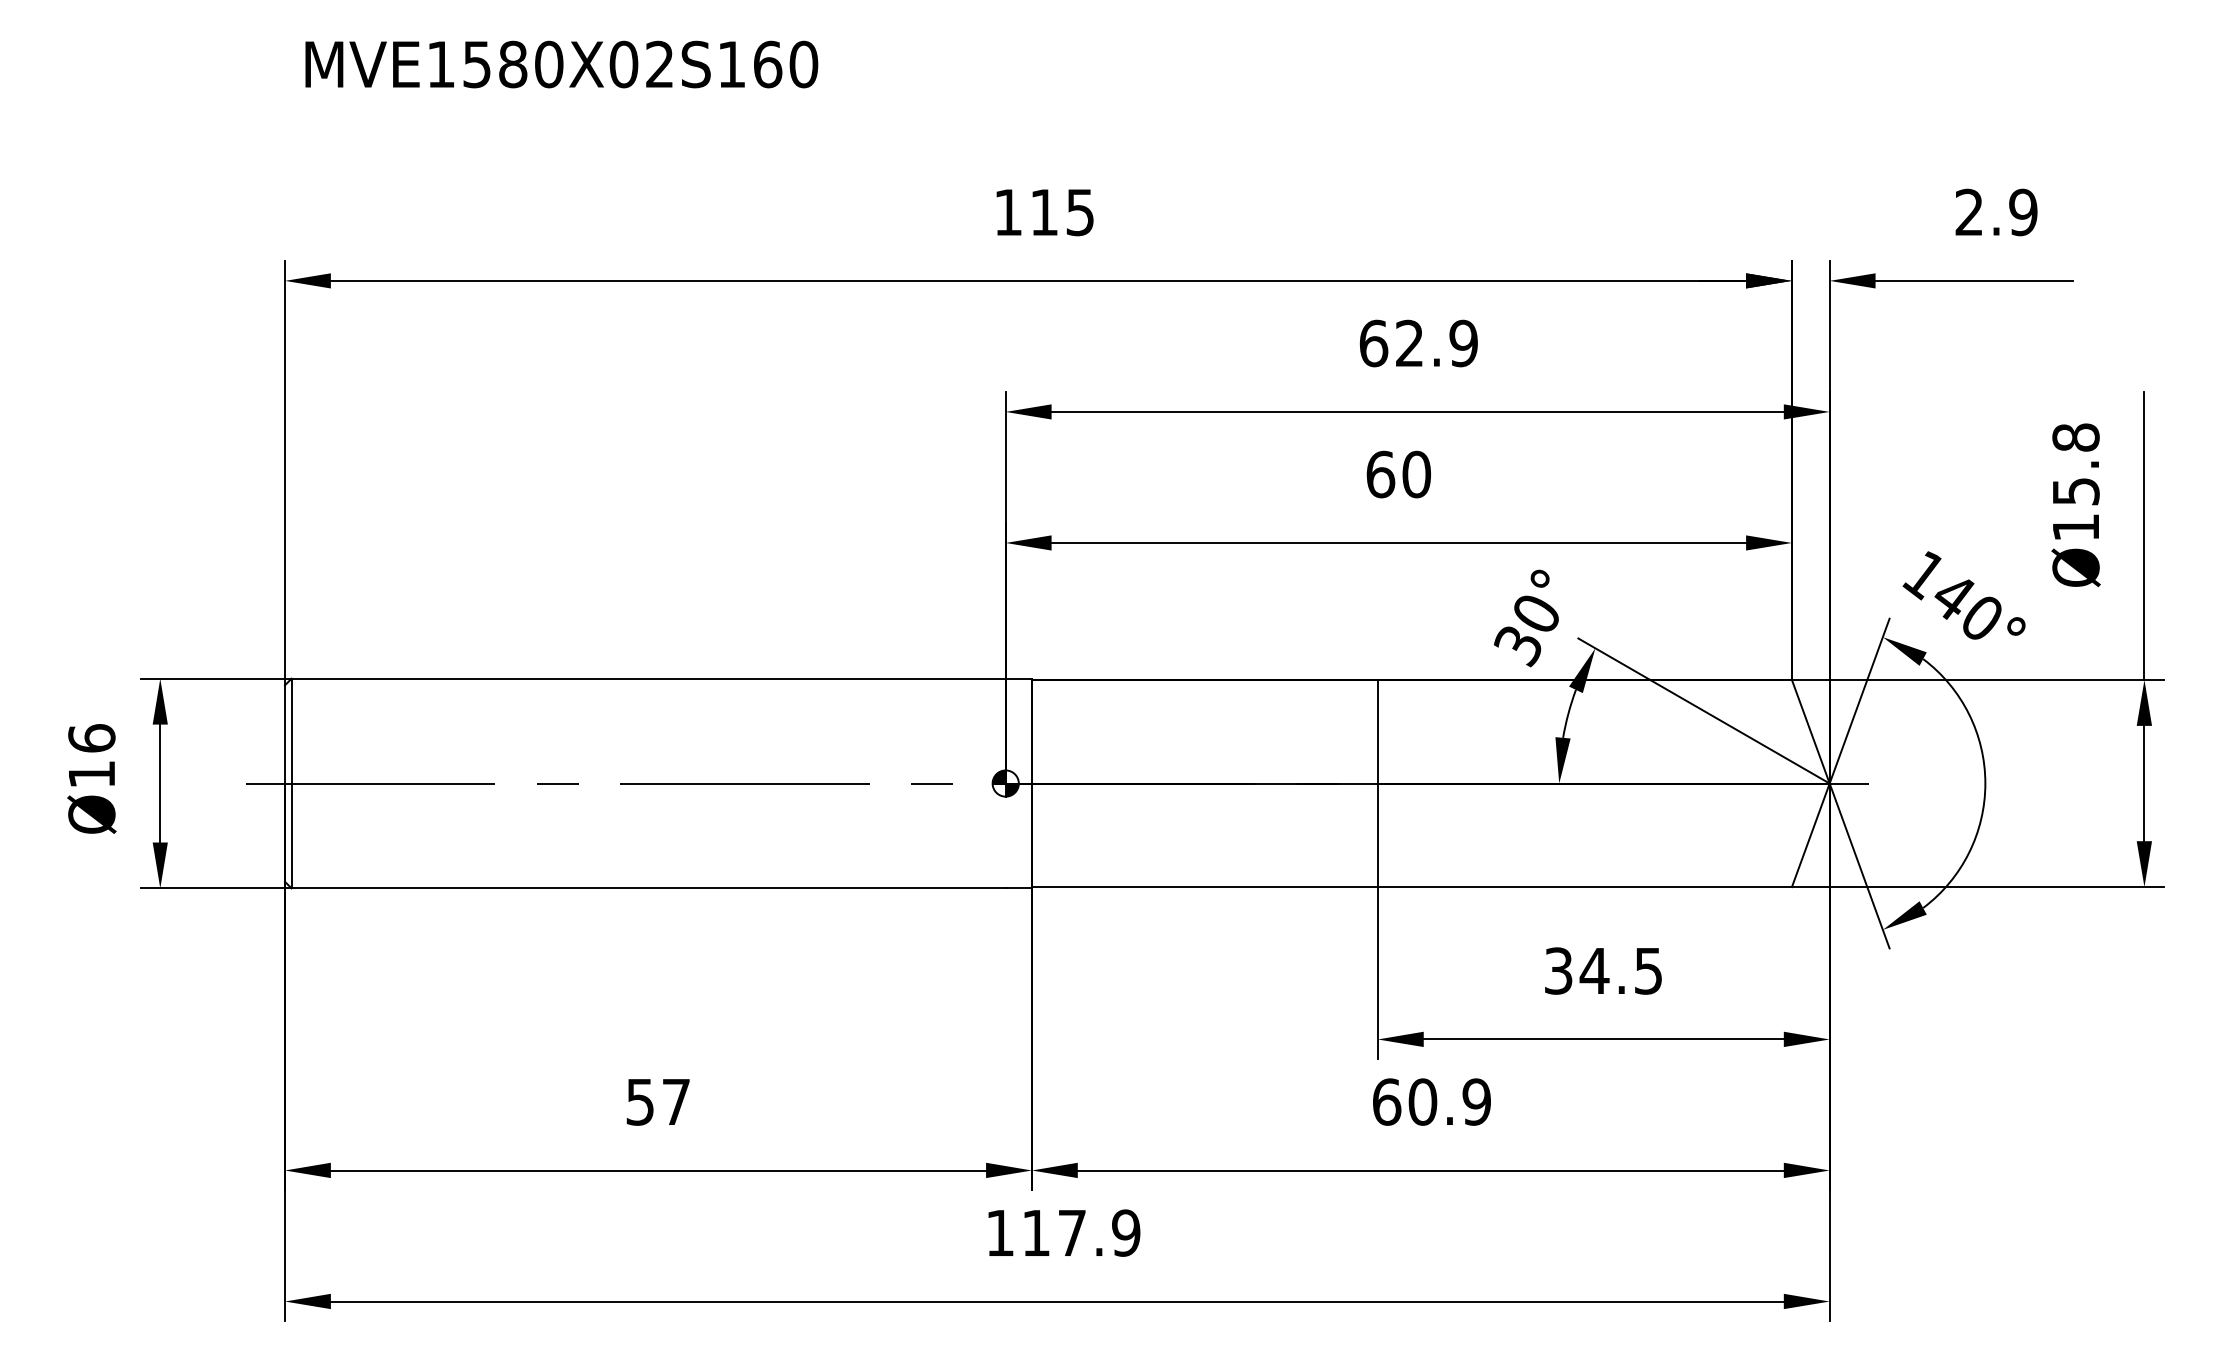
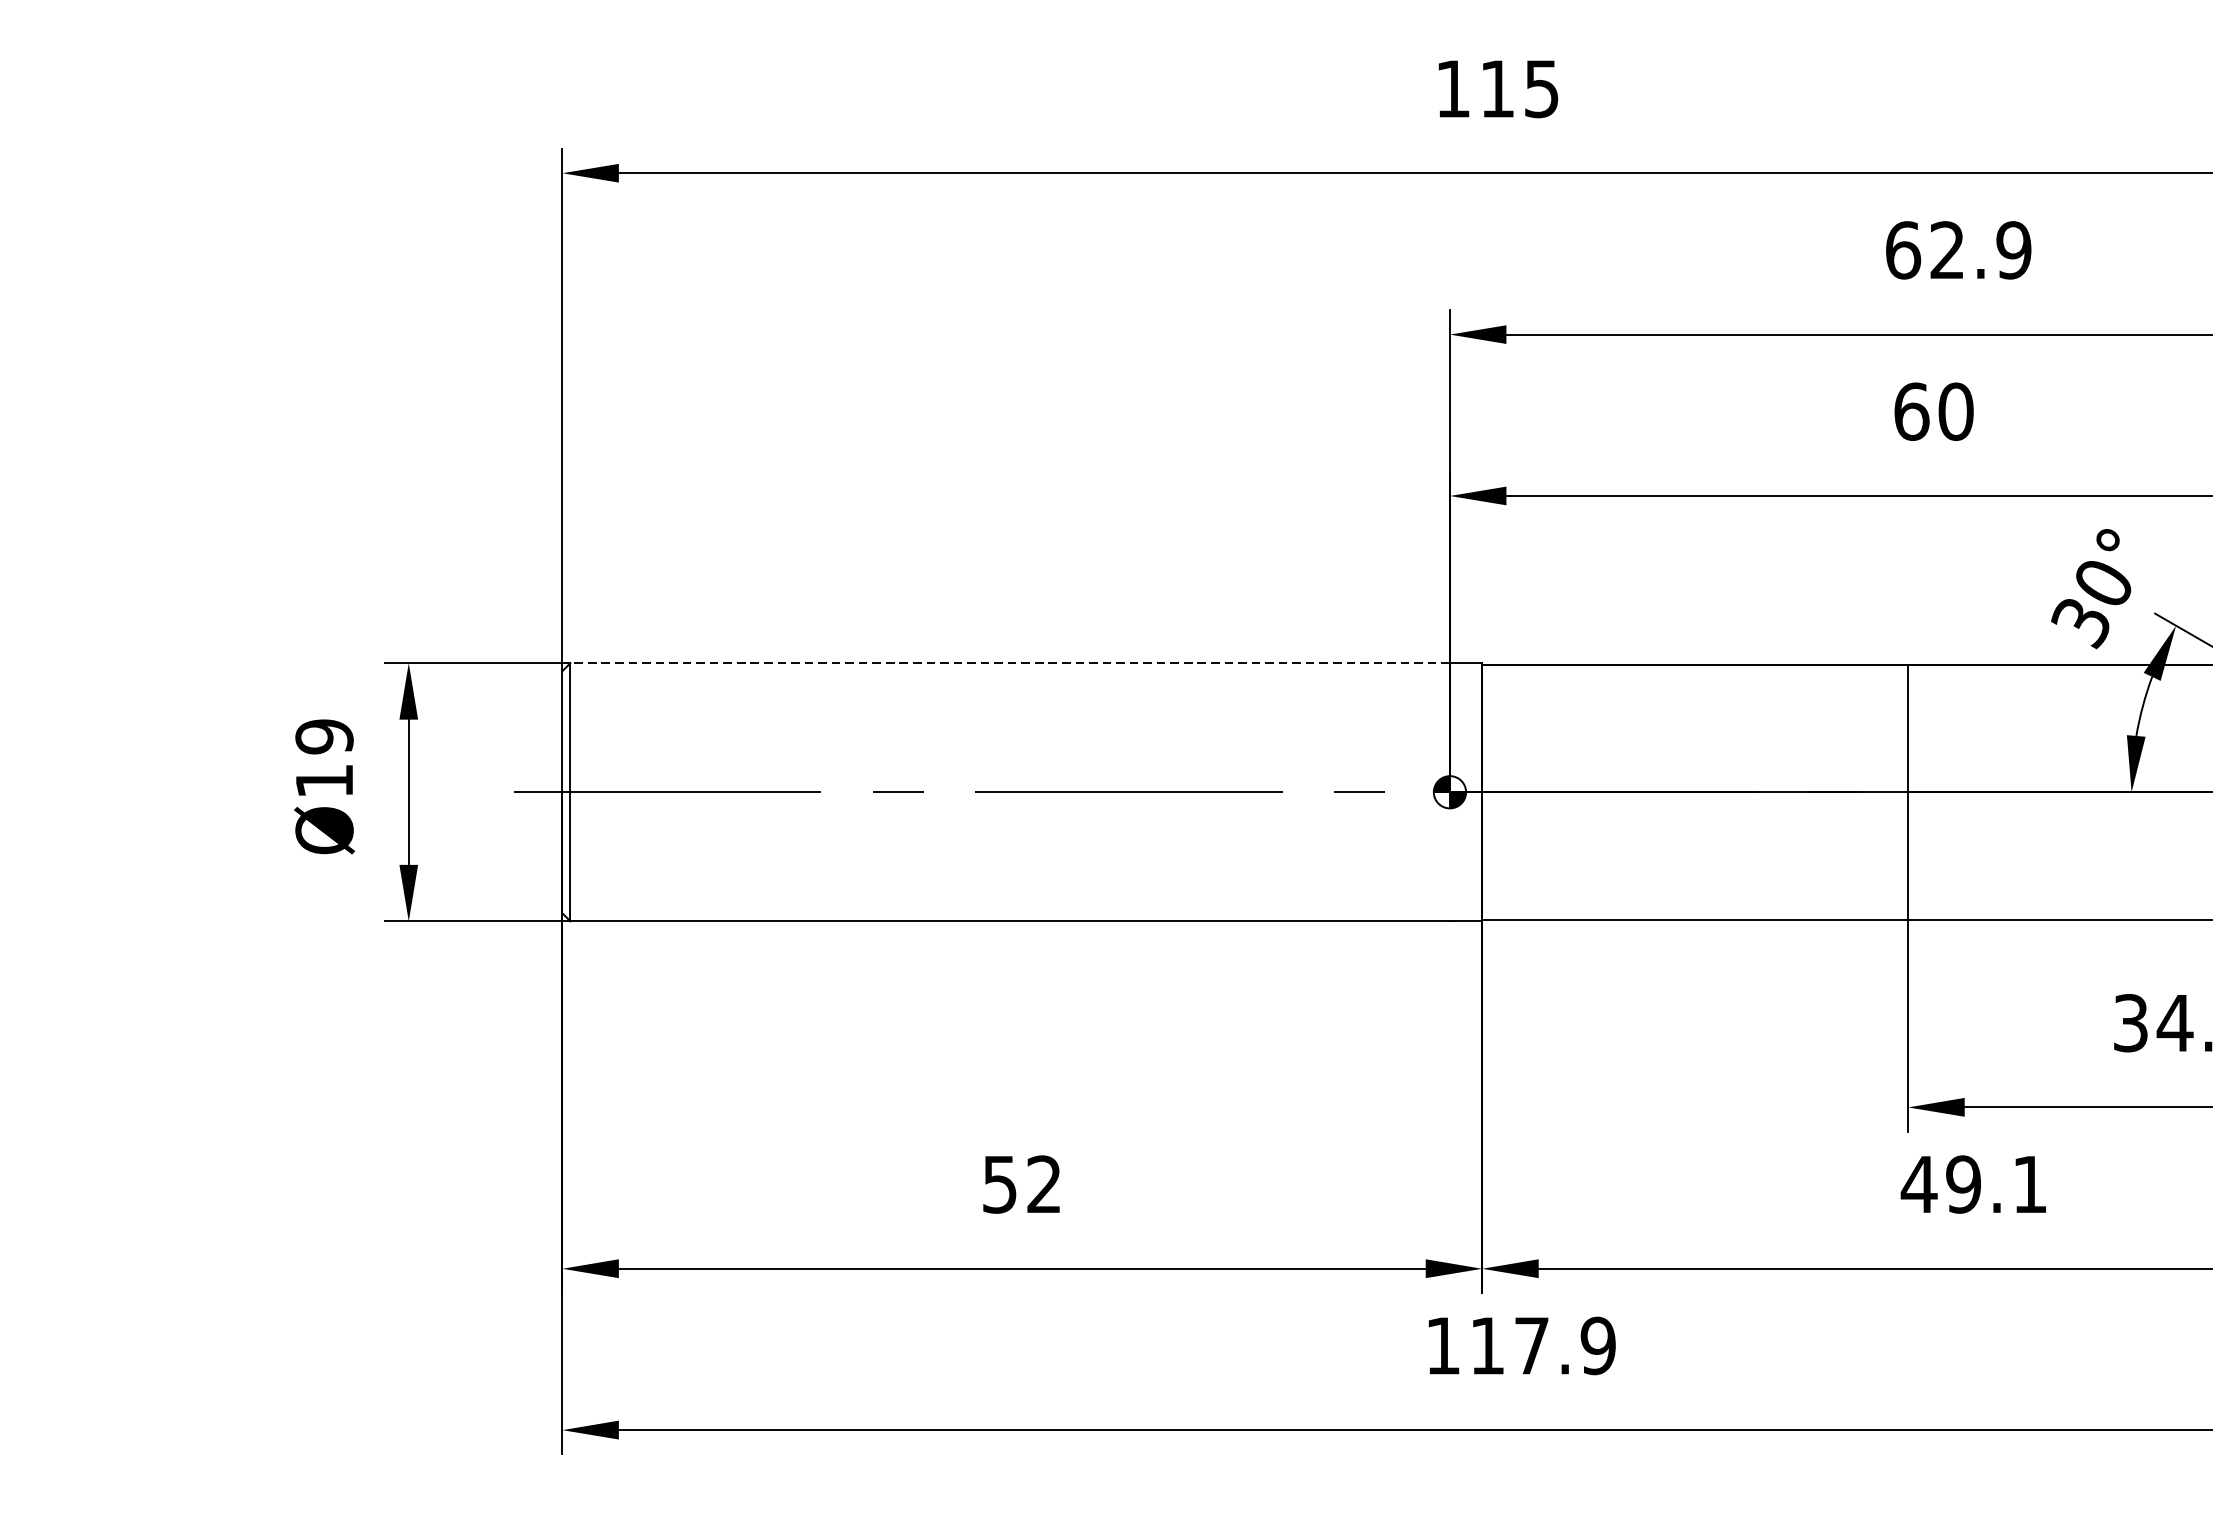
line: (648, 678) -> (1010, 662), solid -> dashed
text: (91, 738) -> (324, 736), Ø16 -> Ø19
text: (675, 1101) -> (1043, 1183), 57 -> 52
text: (1430, 1101) -> (1973, 1183), 60.9 -> 49.1

